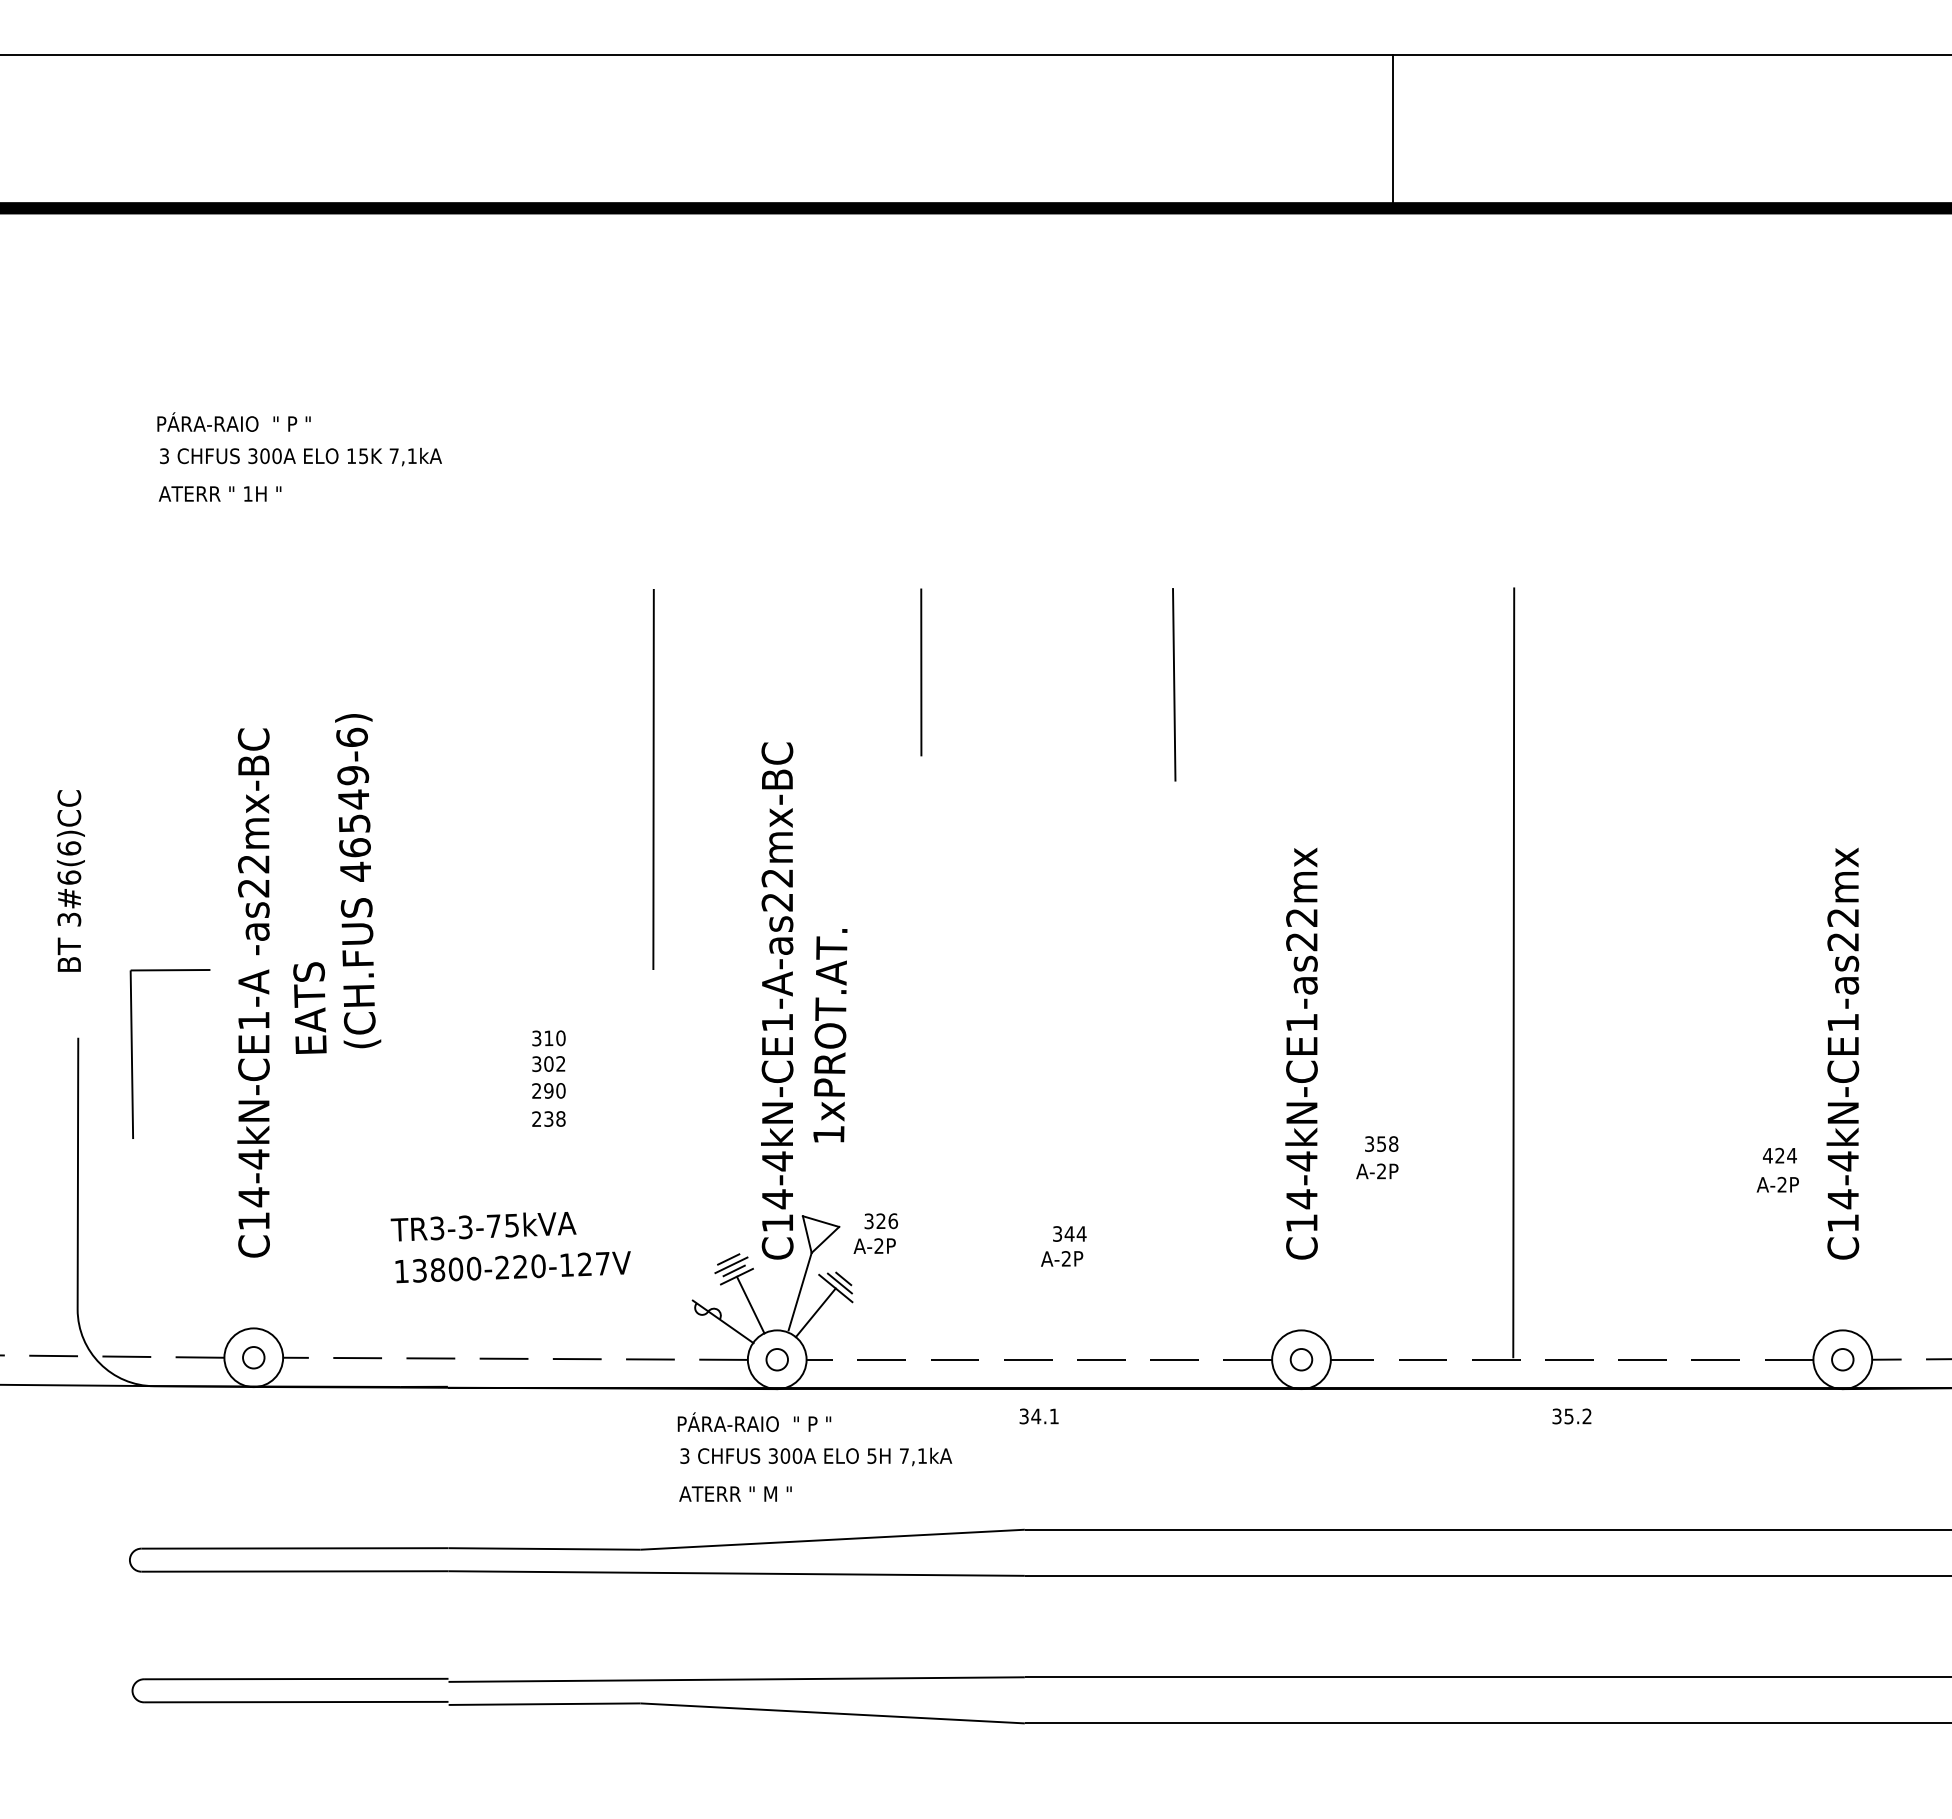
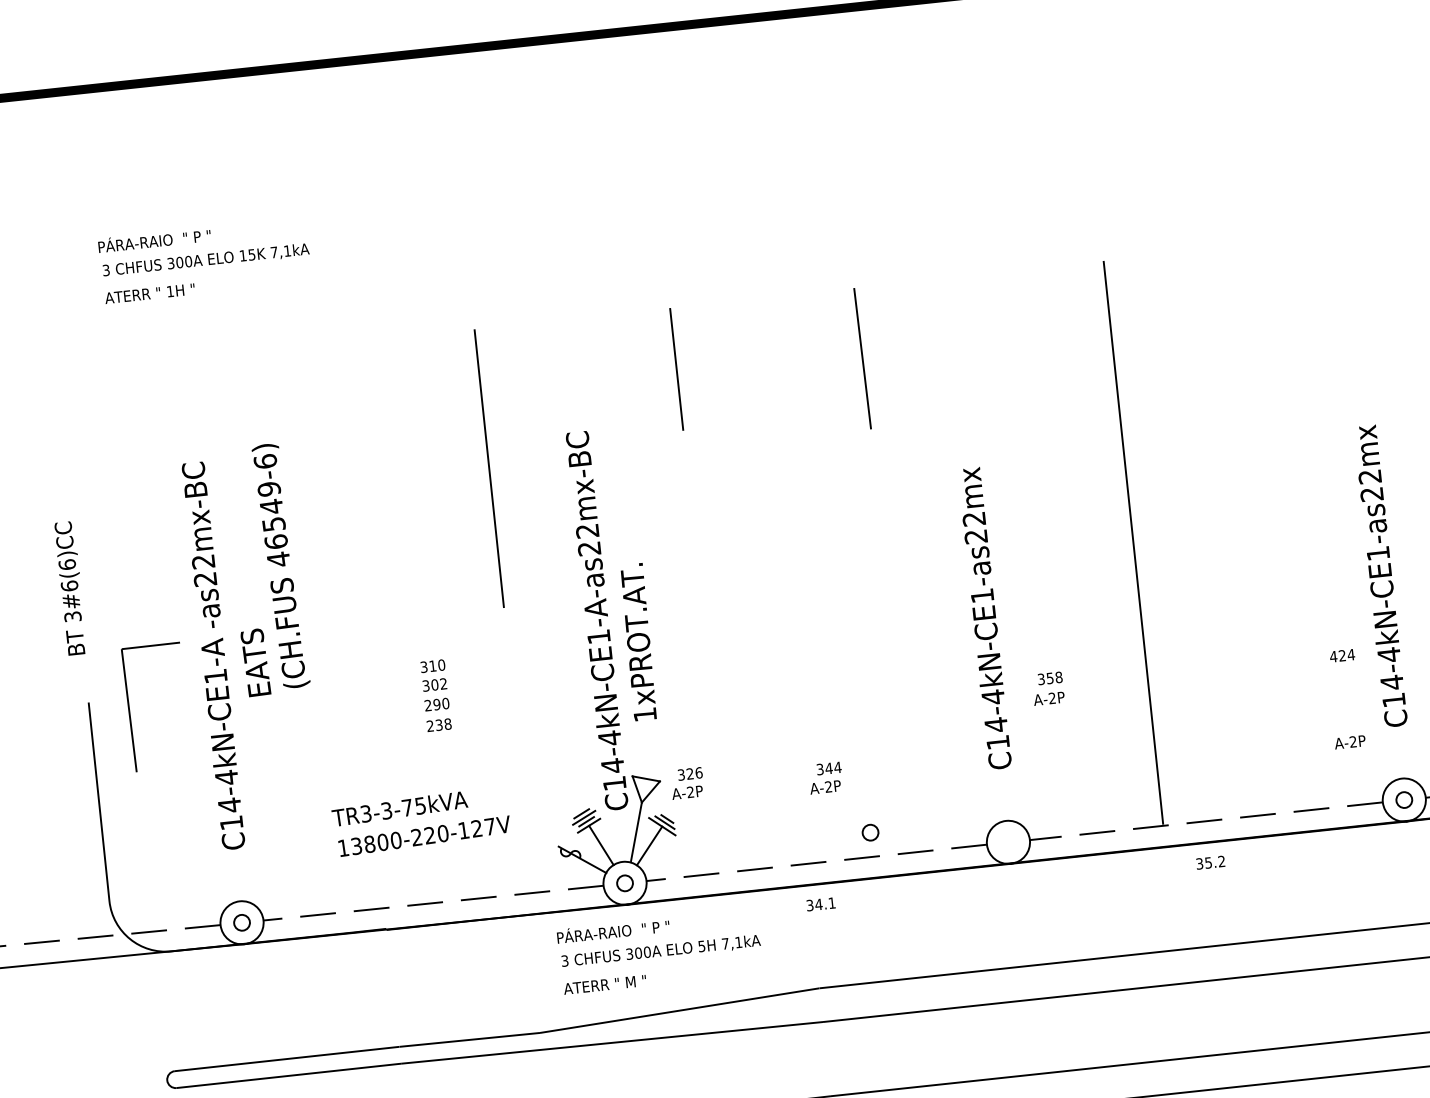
text: (1777, 1184) -> (1349, 742), moved
circle: (1301, 1359) -> (870, 832), moved

